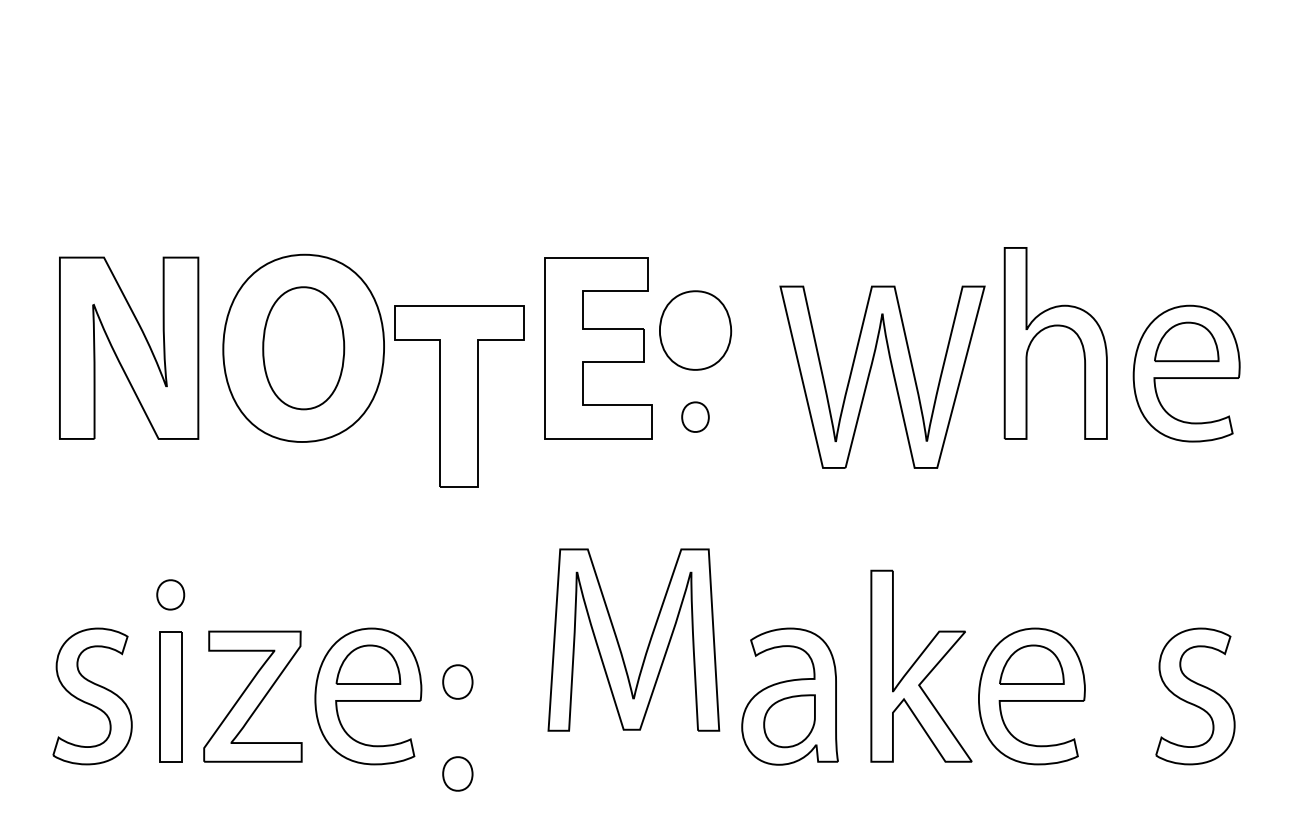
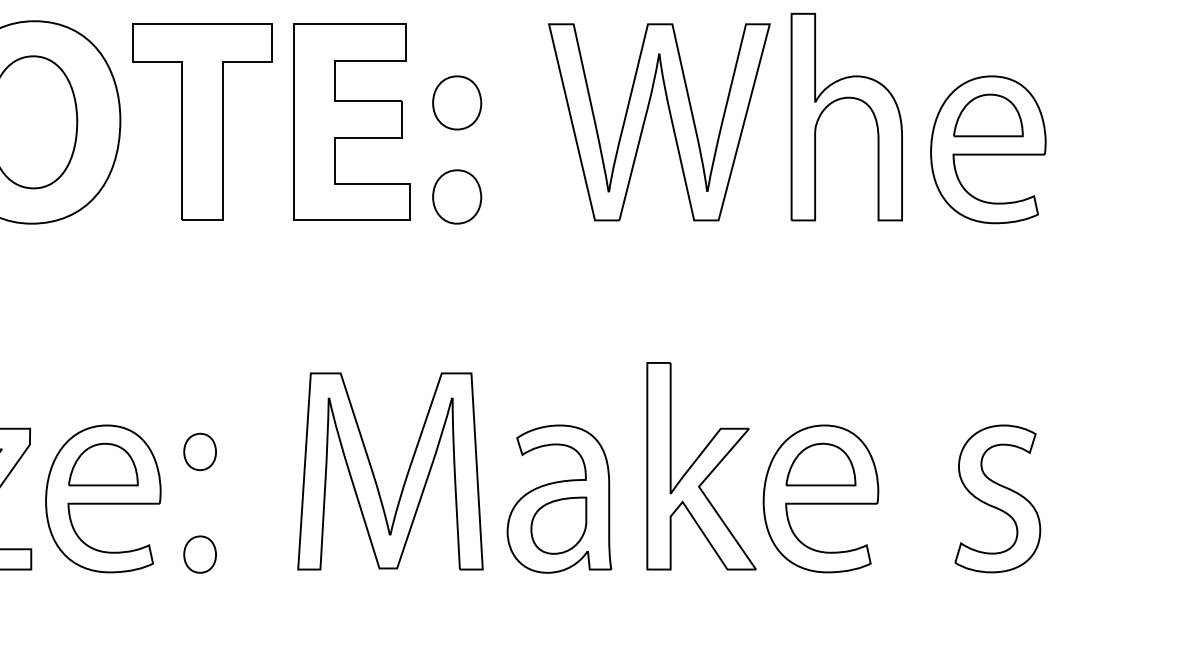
part: (695, 329) -> (457, 102), size x0.62
part: (892, 374) -> (670, 119), moved
part: (459, 396) -> (202, 122), moved
part: (695, 416) -> (457, 196), size x1.67
part: (619, 643) -> (374, 475), moved
part: (457, 681) -> (199, 451), moved
part: (457, 773) -> (199, 554), moved

